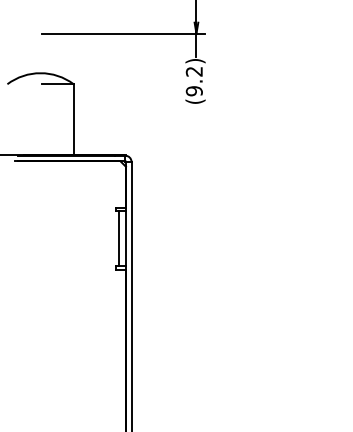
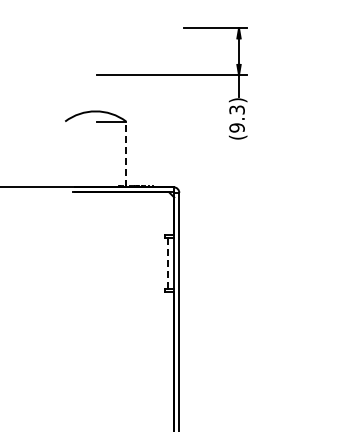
text: (193, 71) -> (236, 109), (9.2) -> (9.3)
line: (74, 119) -> (126, 153), solid -> dashed
line: (118, 238) -> (167, 263), solid -> dashed

